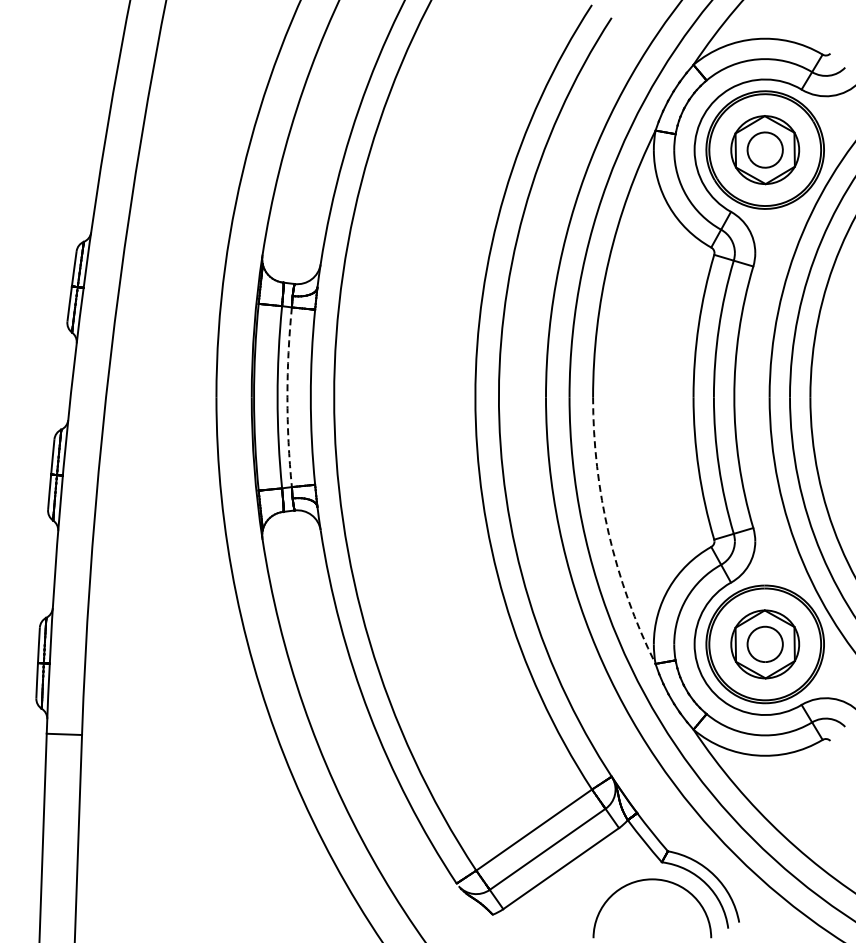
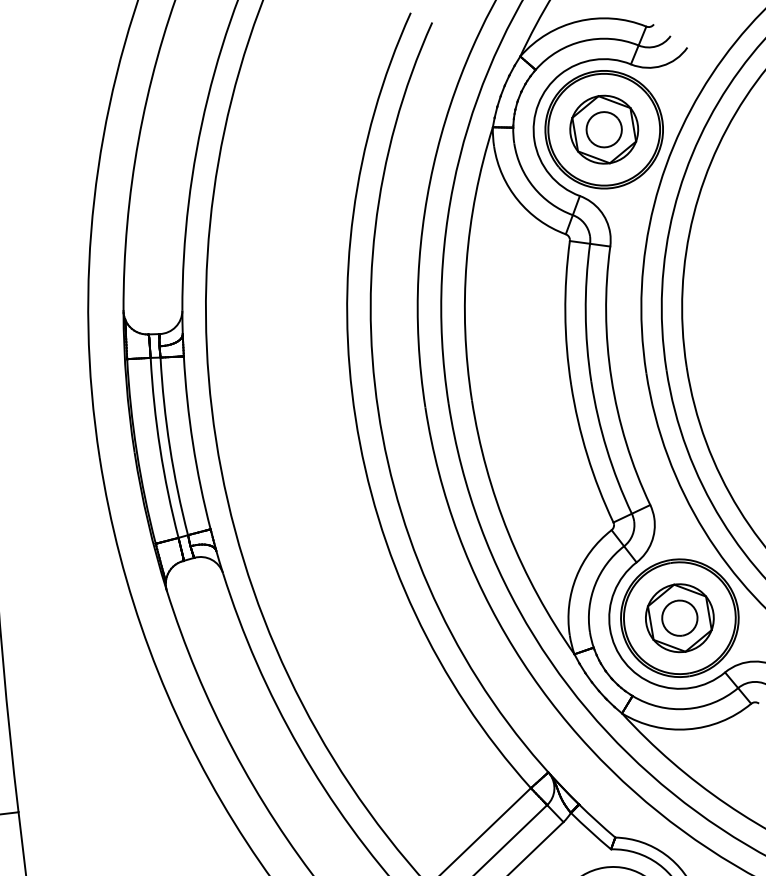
arc: (287, 397) -> (169, 447), dashed -> solid
arc: (608, 534) -> (508, 533), dashed -> solid

